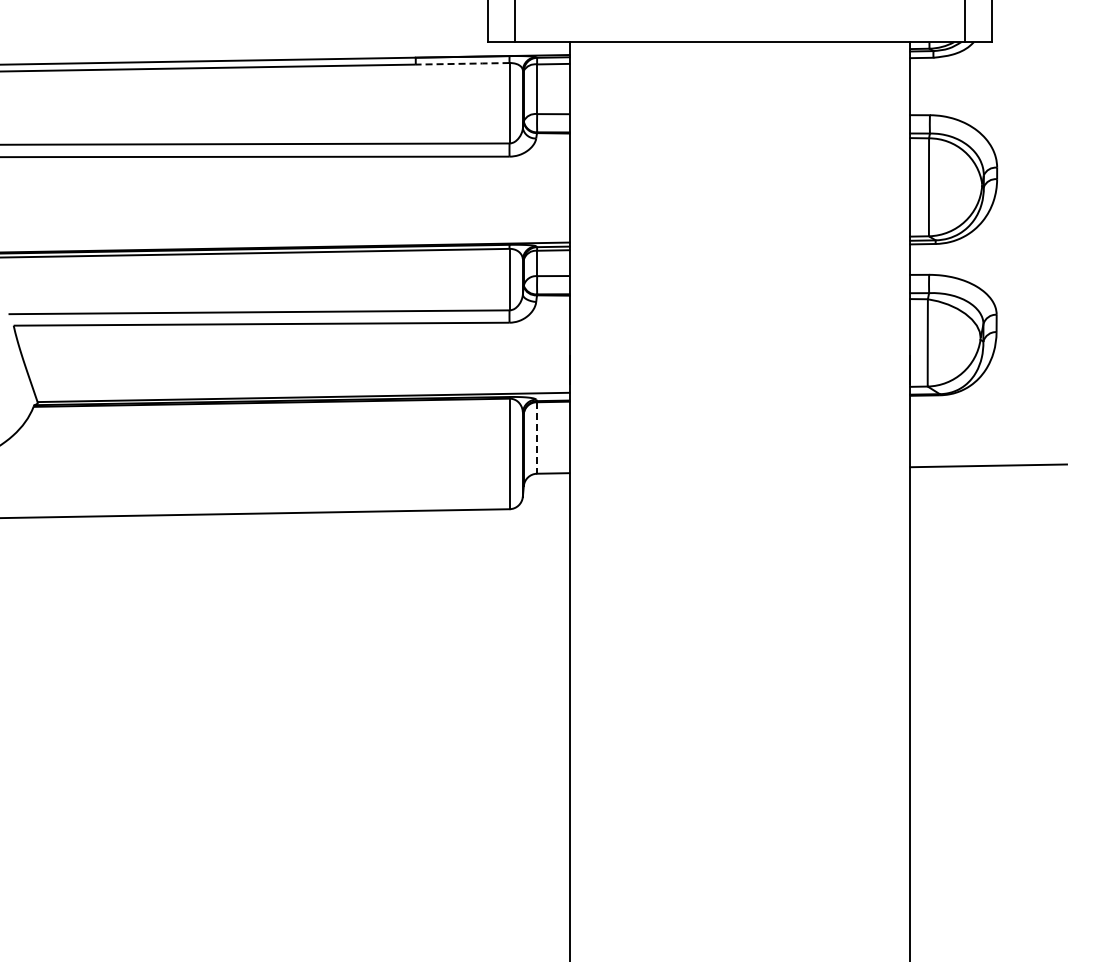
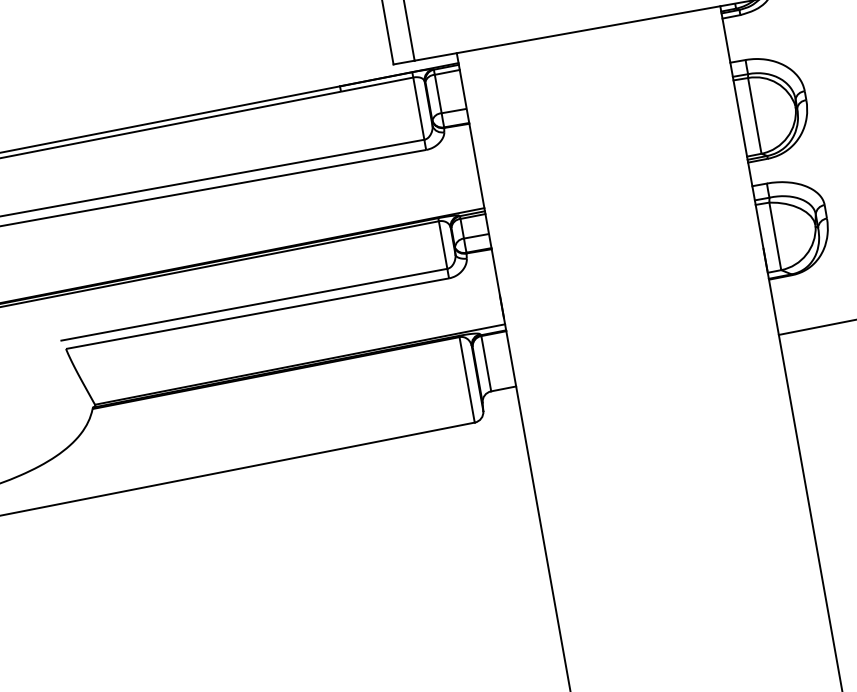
line: (463, 63) -> (377, 84), dashed -> solid
line: (537, 438) -> (486, 364), dashed -> solid

